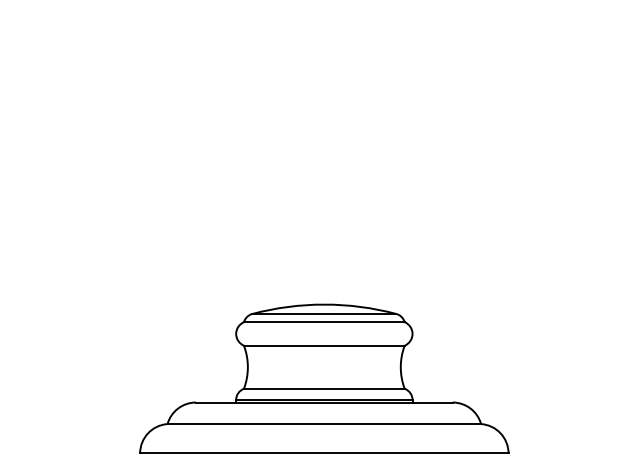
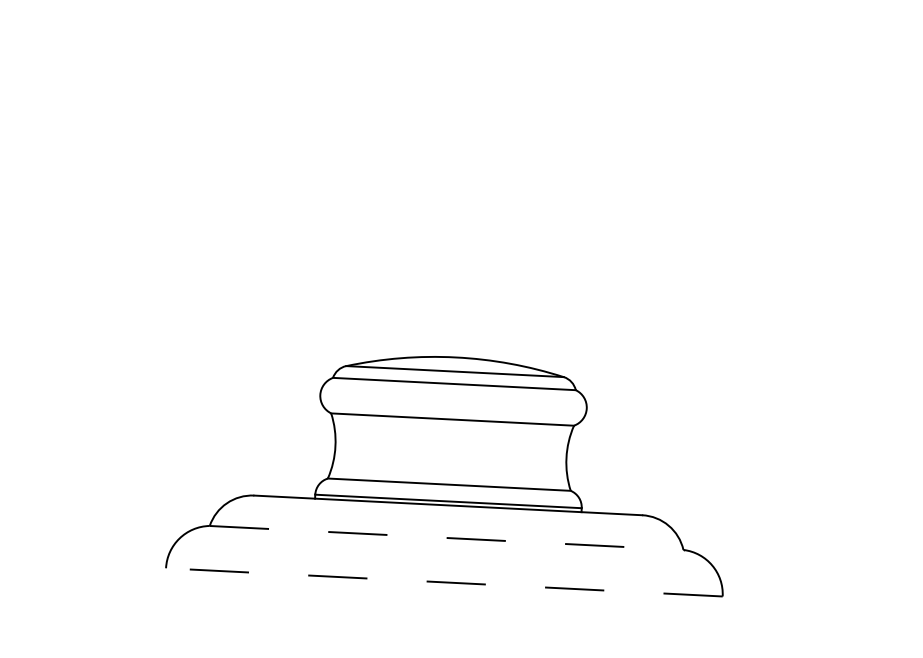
line: (324, 424) -> (446, 538), solid -> dashed
line: (323, 453) -> (443, 582), solid -> dashed

